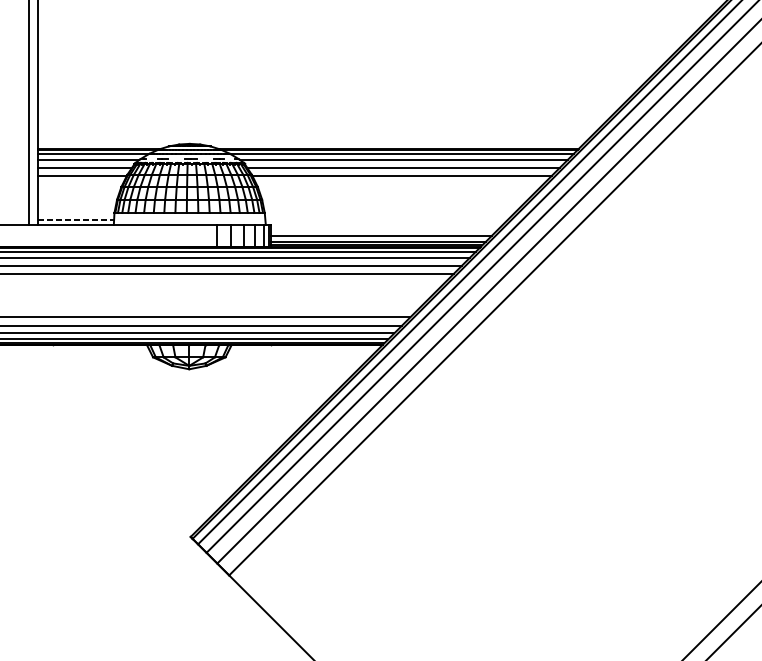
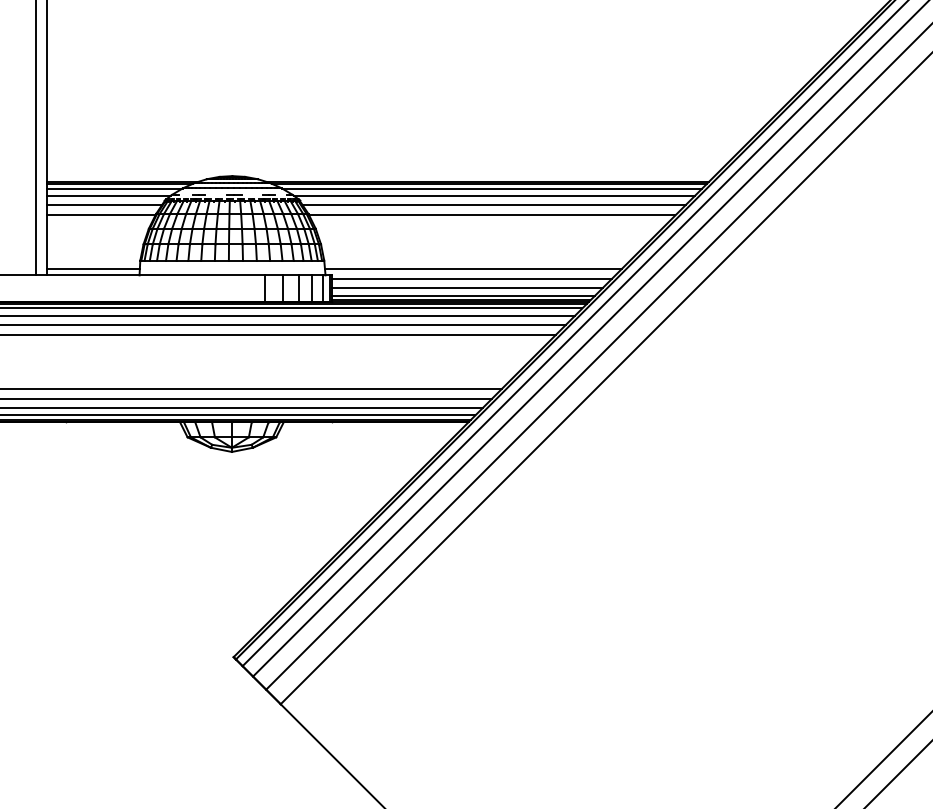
line: (76, 219) -> (93, 268), dashed -> solid
line: (386, 219) -> (473, 268), added
line: (385, 228) -> (471, 279), added

